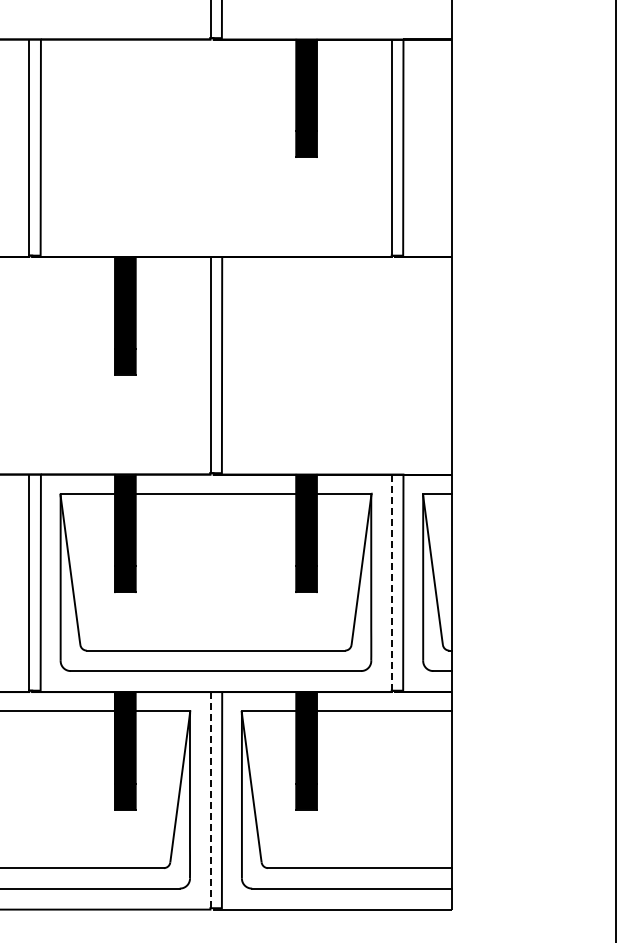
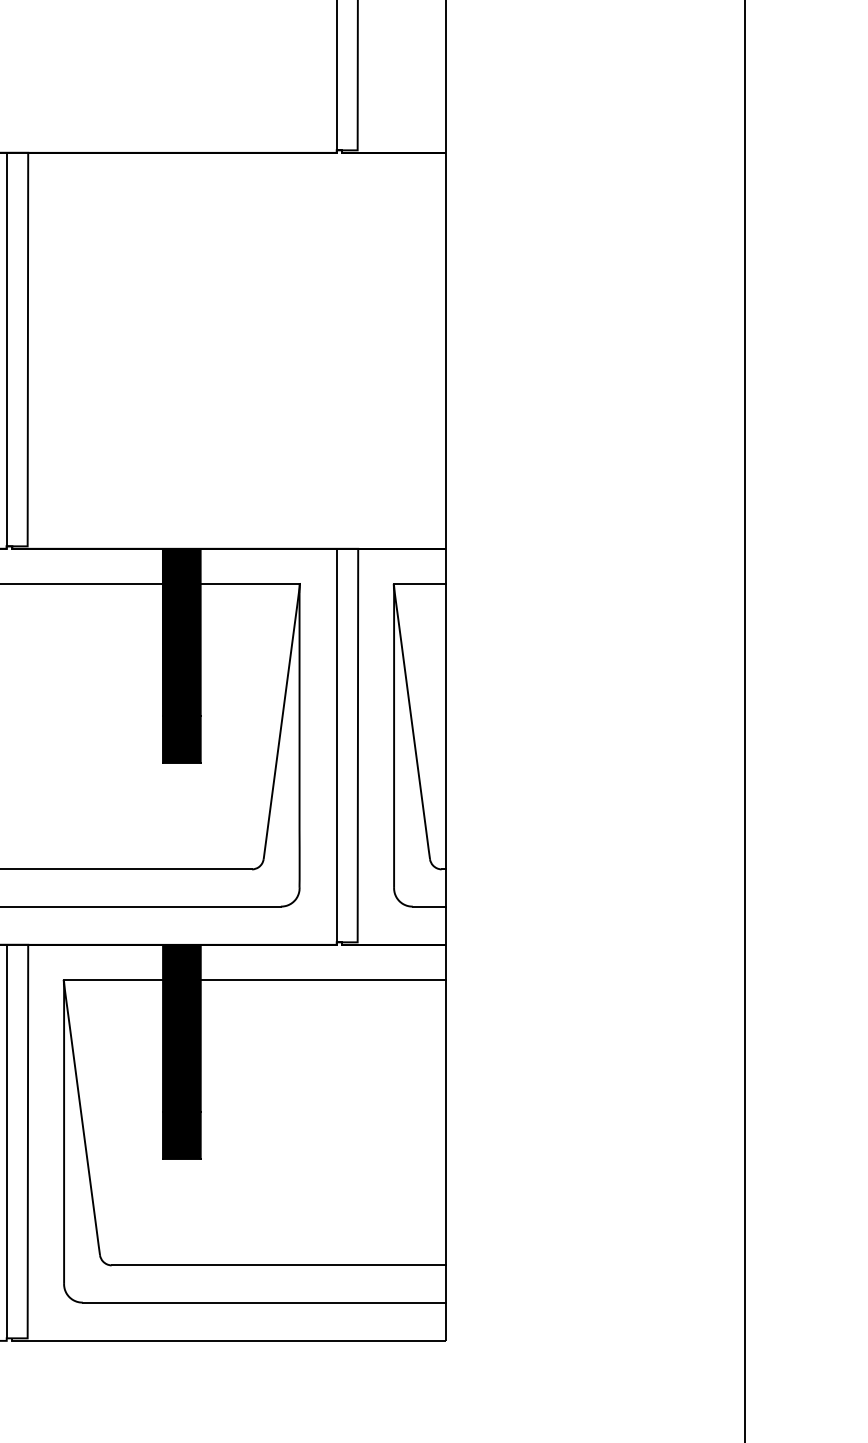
line: (391, 583) -> (336, 747), dashed -> solid
line: (210, 800) -> (6, 1142), dashed -> solid

